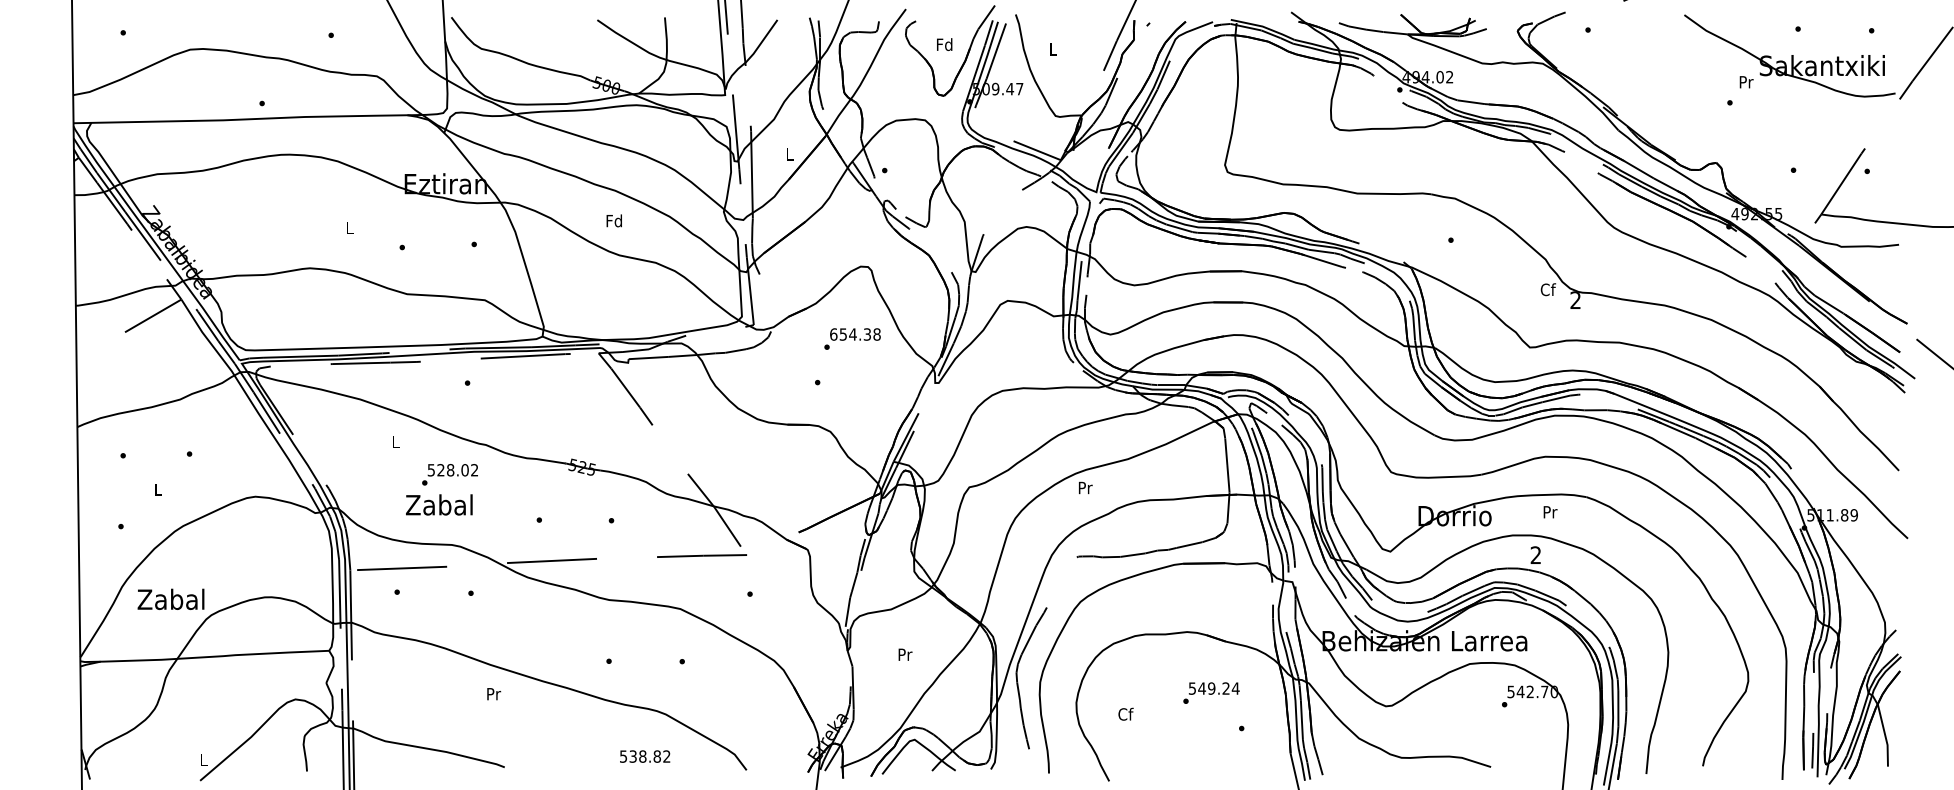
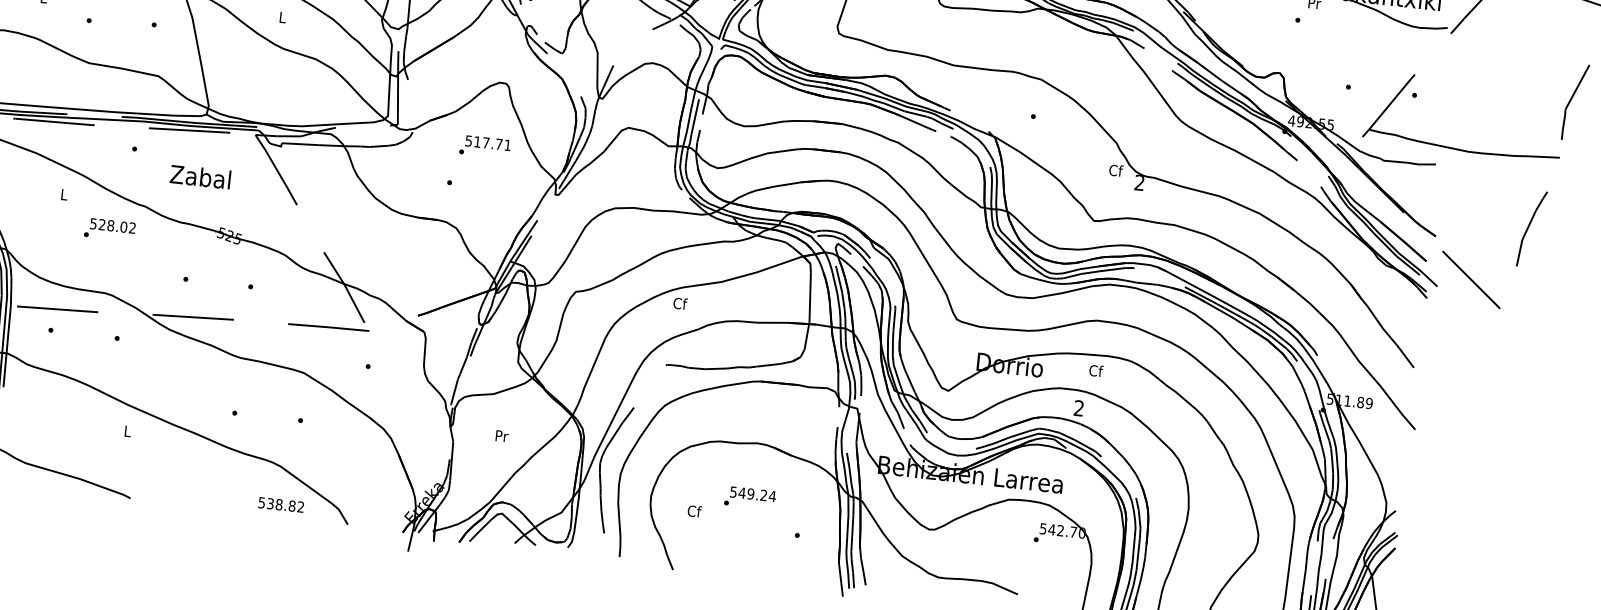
text: (613, 220) -> (281, 16), Fd -> L
text: (855, 334) -> (488, 143), 654.38 -> 517.71
text: (1085, 487) -> (680, 303), Pr -> Cf
text: (439, 504) -> (200, 176), moved
text: (1550, 511) -> (1096, 370), Pr -> Cf
text: (1211, 692) -> (750, 497), moved
text: (494, 694) -> (128, 431), Pr -> L
text: (645, 756) -> (281, 504), moved

